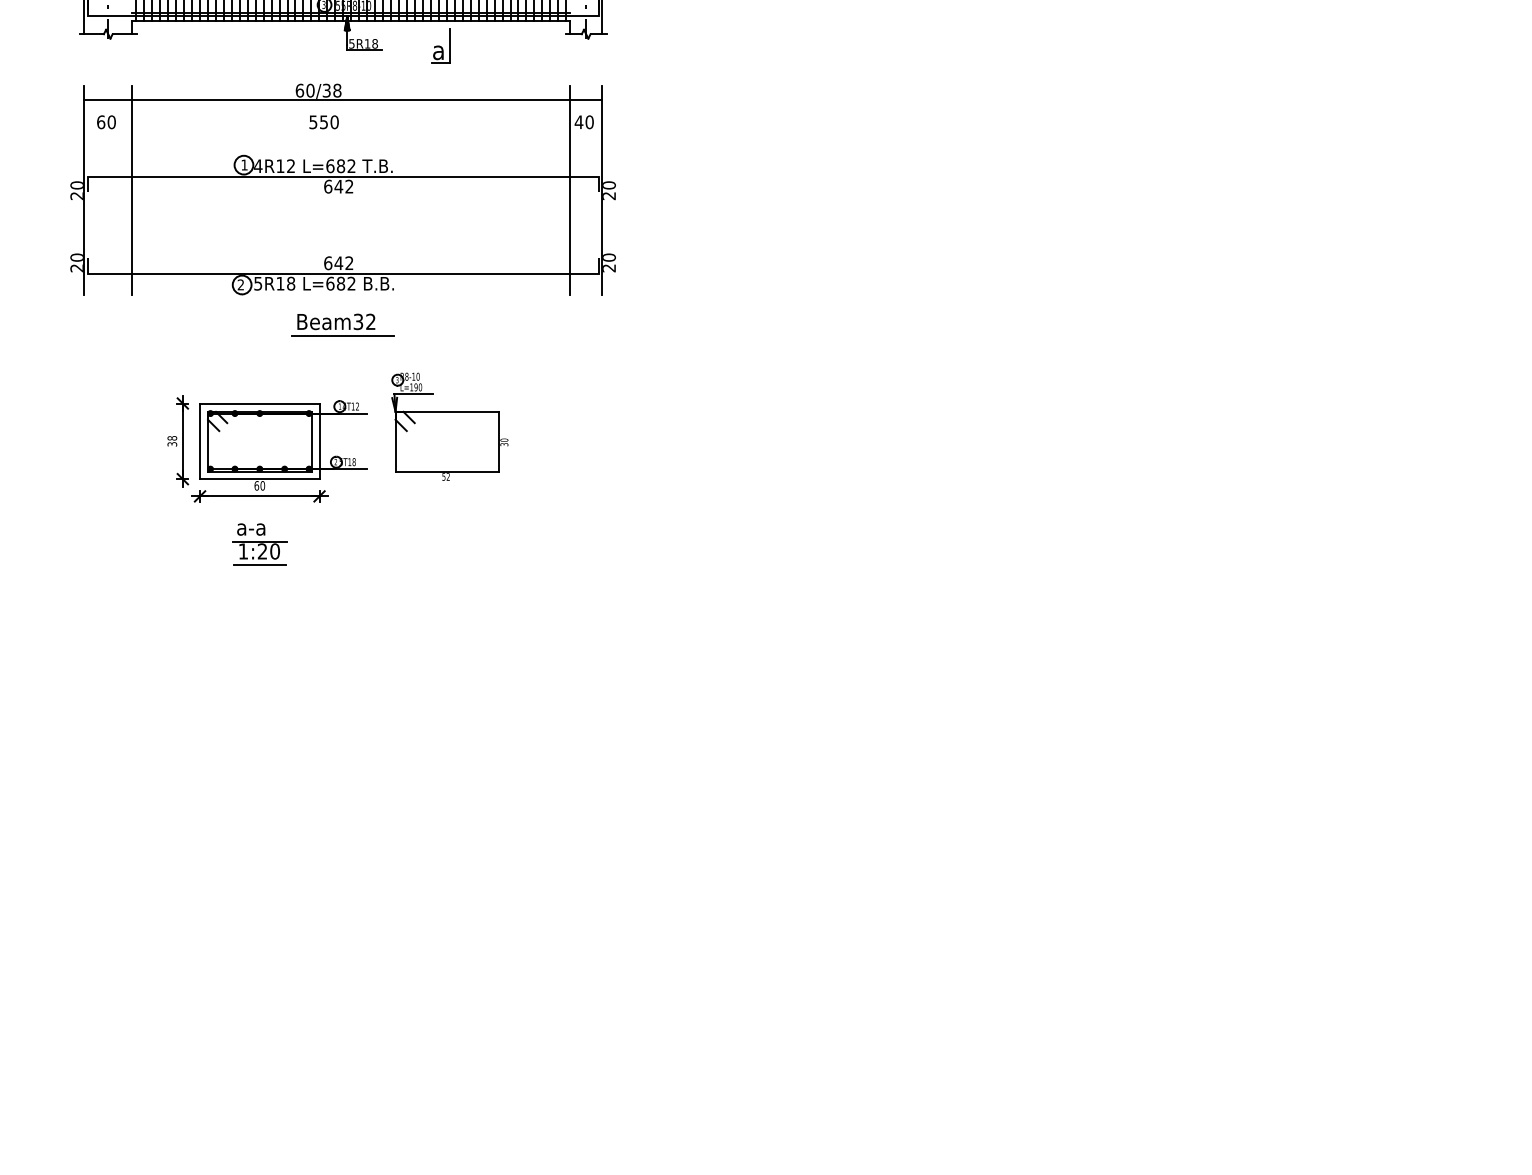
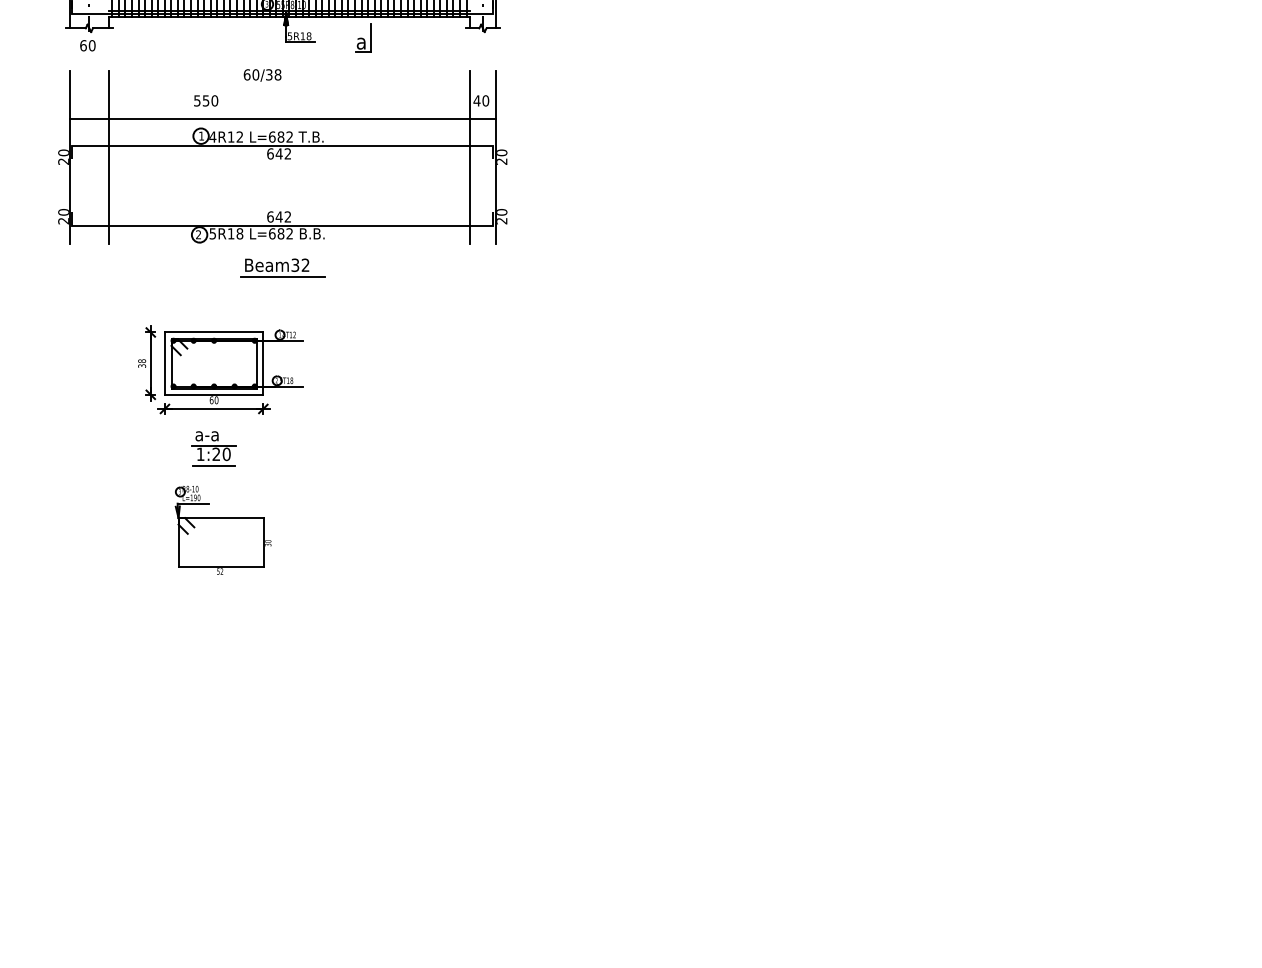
line: (343, 99) -> (283, 119), moved
text: (106, 122) -> (87, 45), moved
text: (323, 122) -> (205, 101), moved
part: (449, 426) -> (222, 530), moved

